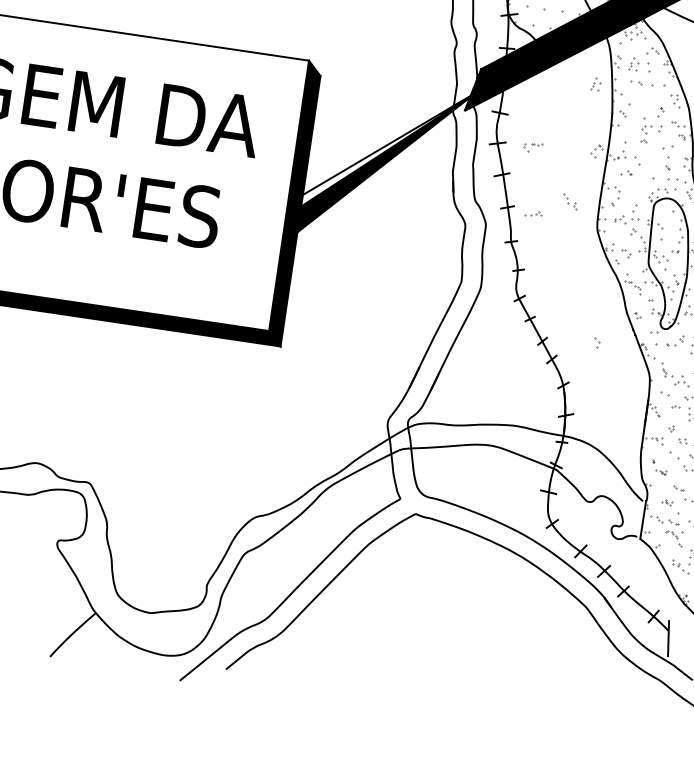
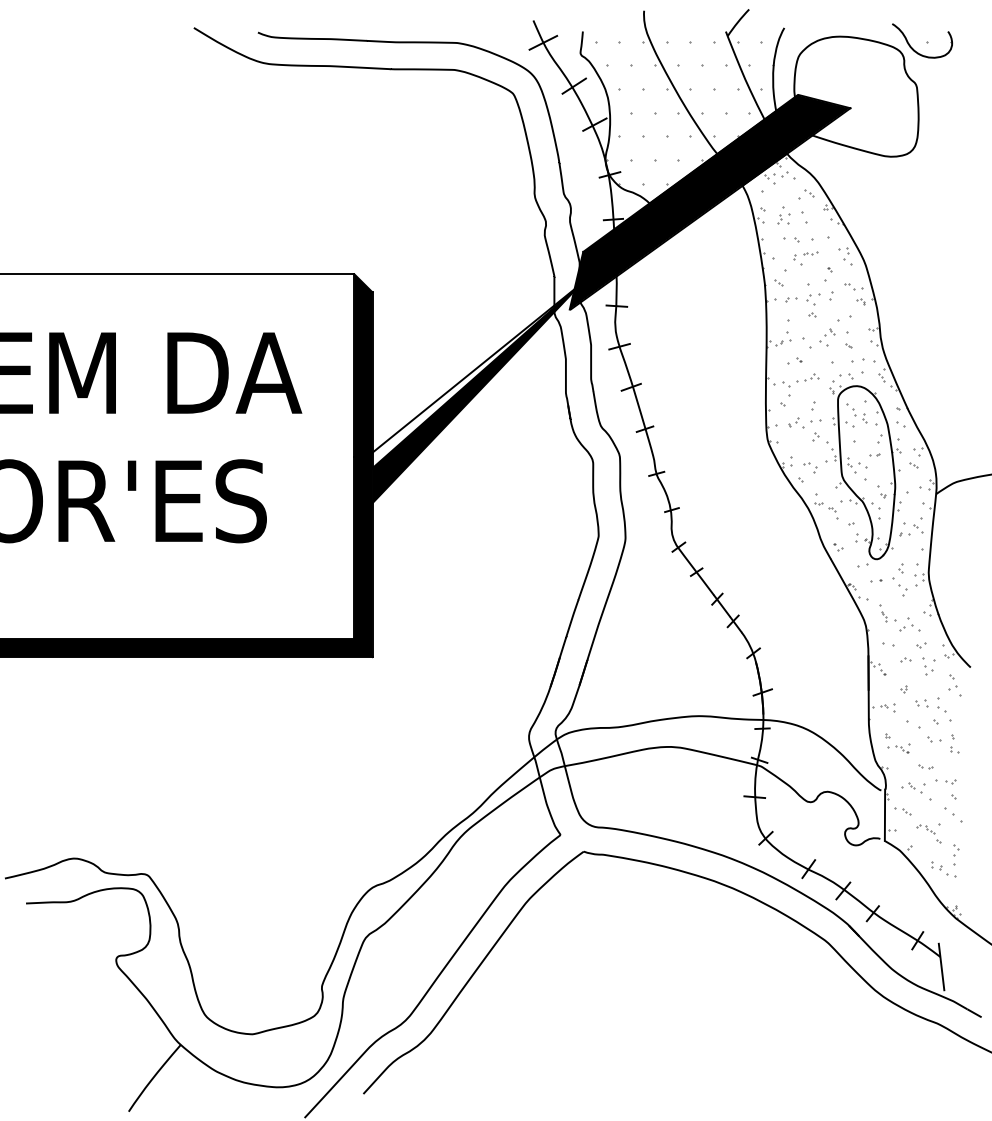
part: (595, 84) -> (737, 249), removed
part: (630, 127) -> (791, 299), added
part: (532, 147) -> (805, 258), moved
part: (596, 151) -> (827, 337), moved
part: (569, 201) -> (856, 413), moved
part: (533, 213) -> (807, 377), moved
part: (597, 342) -> (902, 590), moved
part: (662, 344) -> (876, 580), size x0.62
part: (660, 471) -> (898, 748), size x1.67
part: (667, 502) -> (913, 787), size x1.67
part: (673, 522) -> (925, 812), removed

